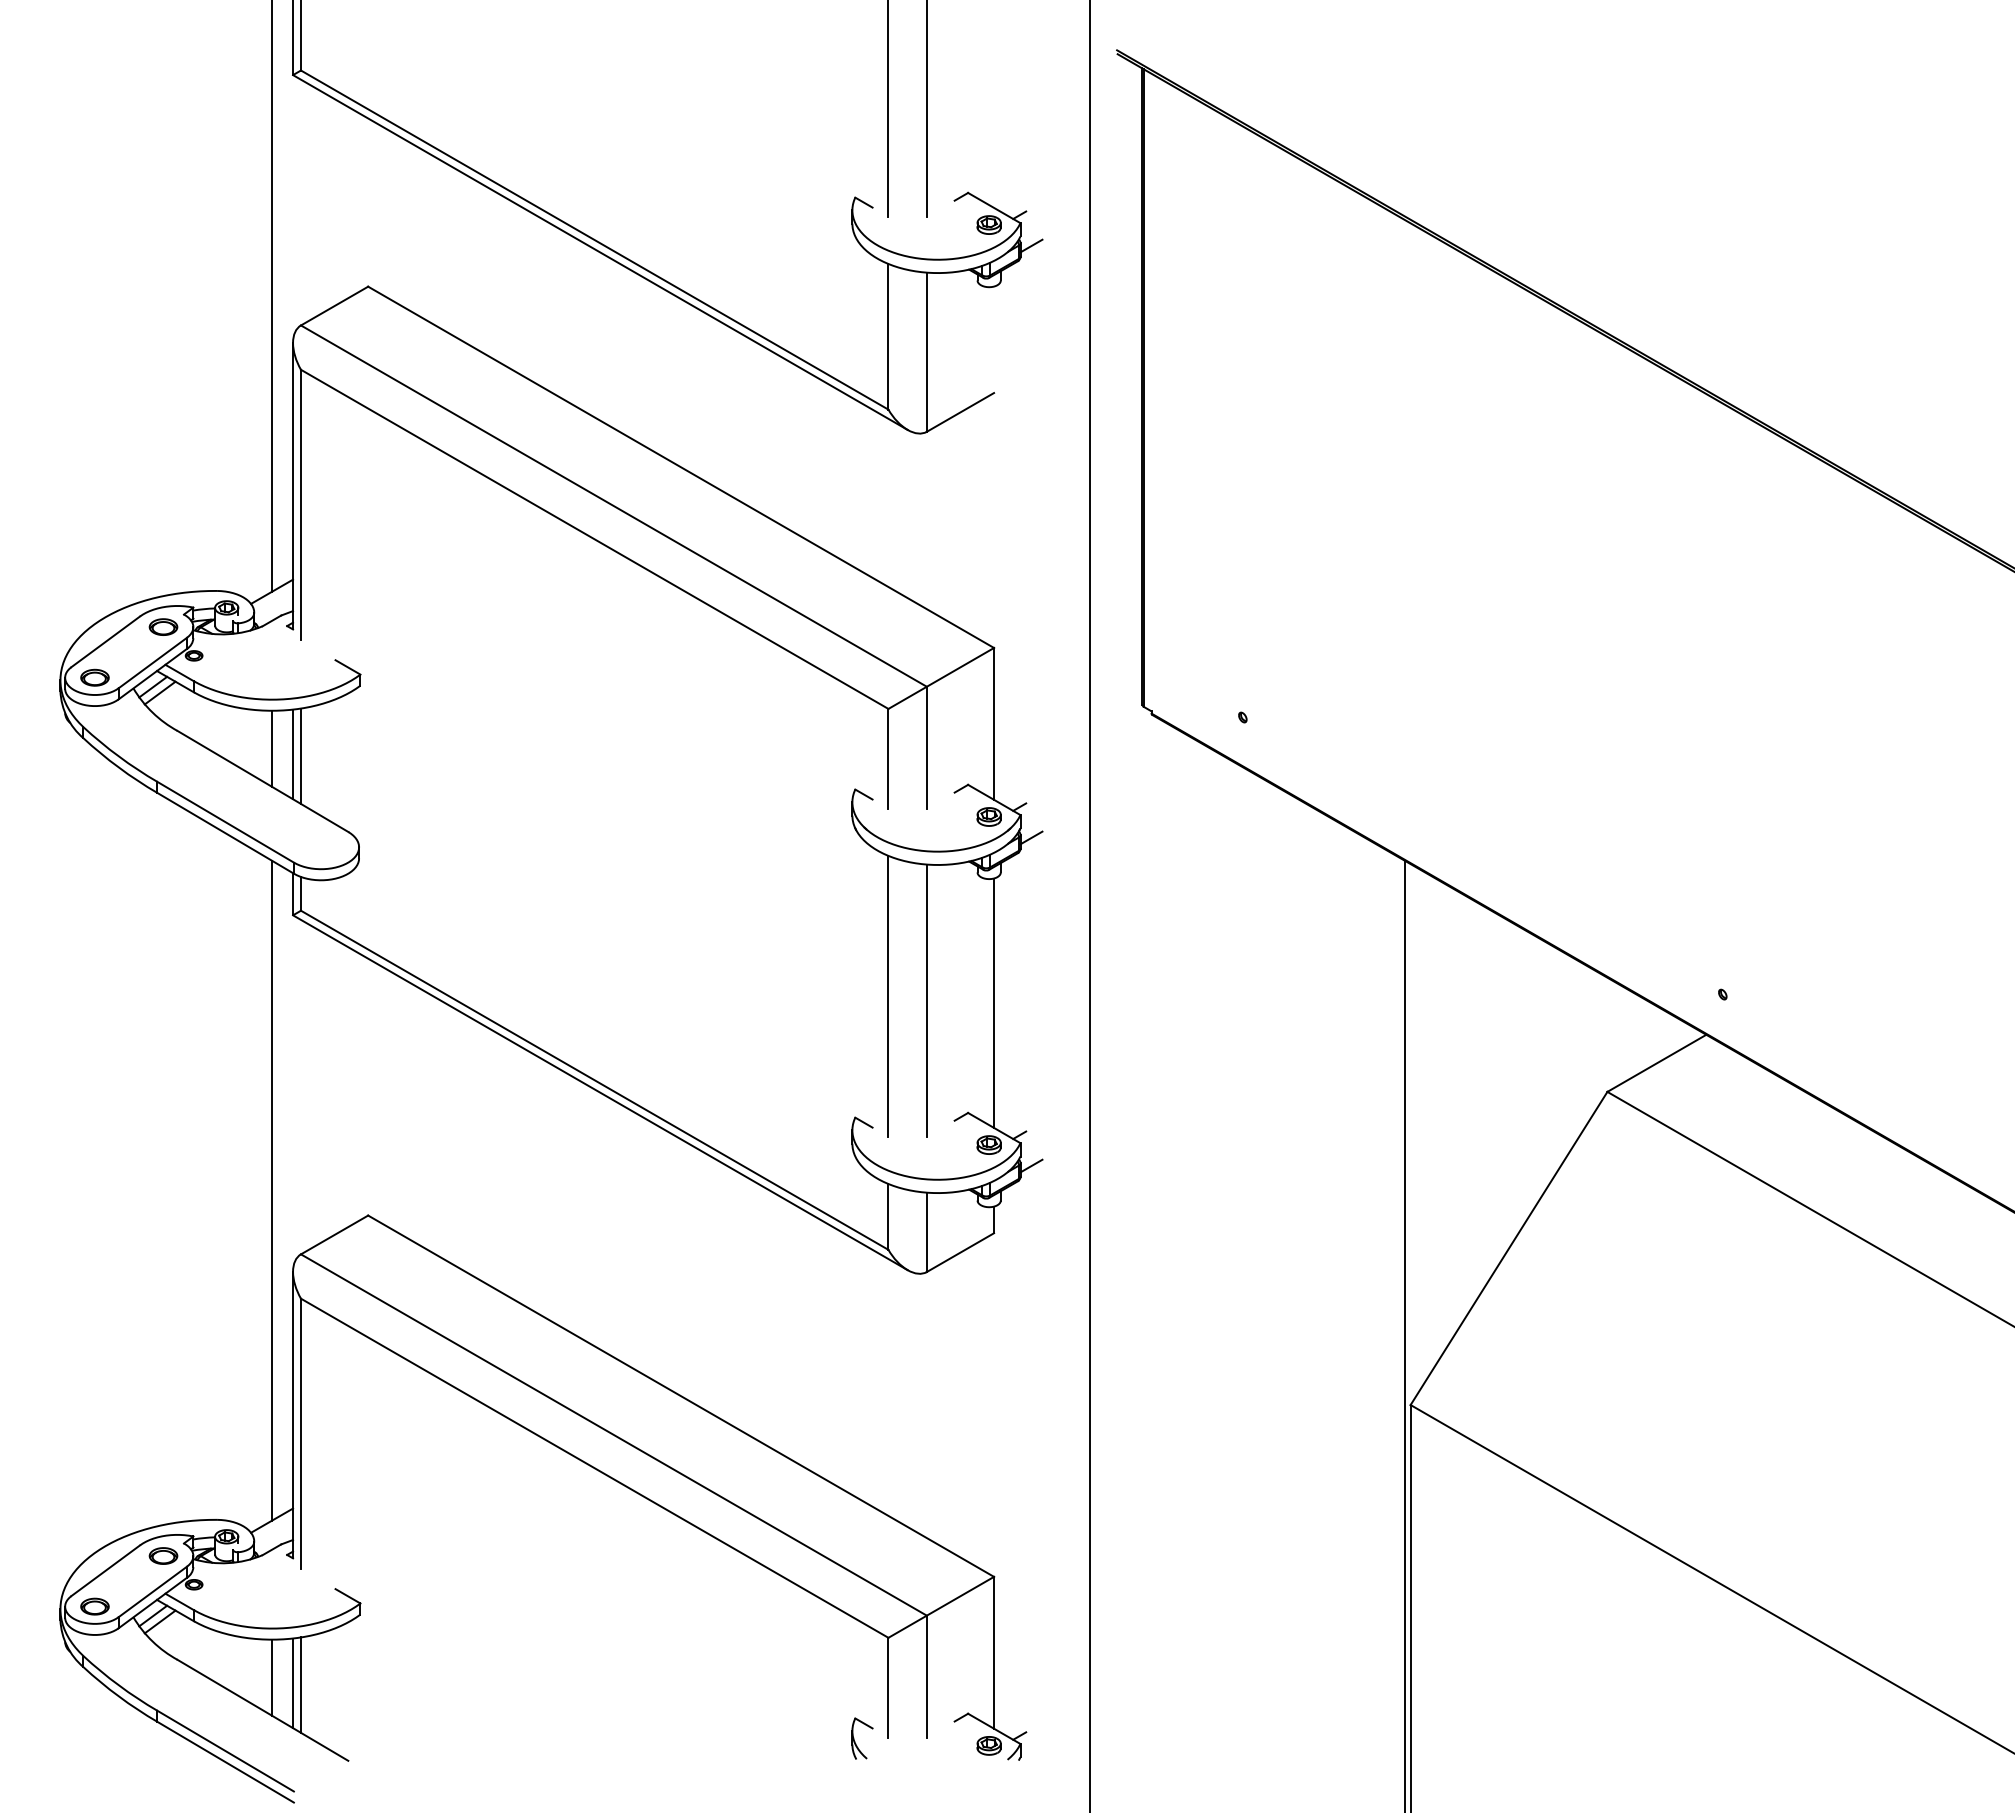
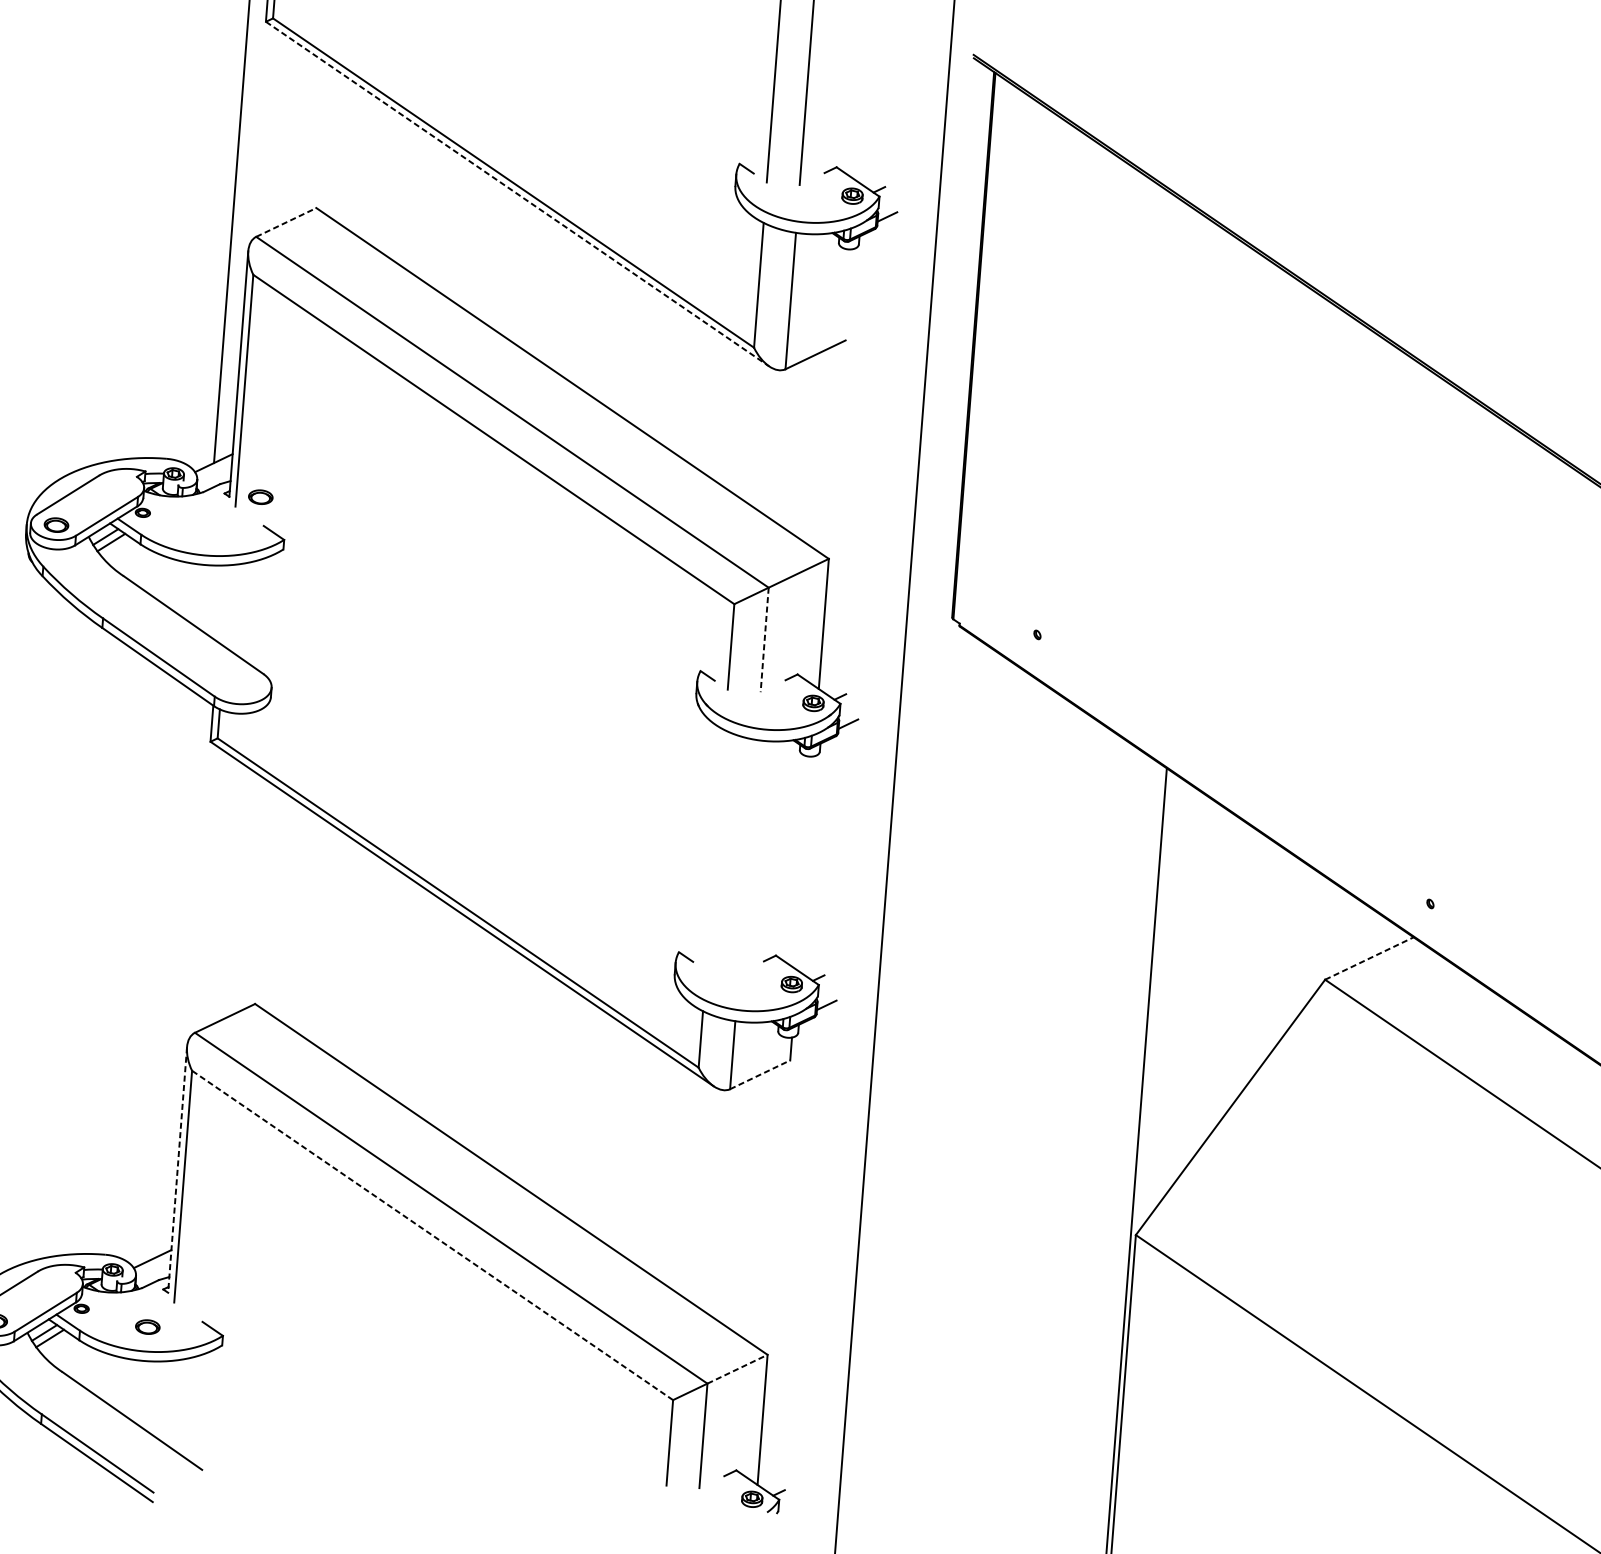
line: (600, 252) -> (517, 194), solid -> dashed
line: (334, 306) -> (286, 222), solid -> dashed
part: (163, 626) -> (260, 496), moved
line: (926, 747) -> (764, 639), solid -> dashed
line: (272, 748) -> (203, 597), removed
line: (293, 754) -> (221, 603), removed
line: (301, 755) -> (228, 605), removed
line: (888, 995) -> (715, 849), removed
line: (926, 1000) -> (747, 856), removed
line: (994, 1002) -> (805, 862), removed
line: (1657, 1063) -> (1369, 958), solid -> dashed
line: (272, 1190) -> (174, 976), removed
line: (960, 1252) -> (760, 1074), solid -> dashed
line: (293, 1415) -> (177, 1170), solid -> dashed
line: (594, 1468) -> (432, 1235), solid -> dashed
part: (163, 1555) -> (147, 1326), moved
line: (960, 1596) -> (737, 1369), solid -> dashed
line: (272, 1677) -> (142, 1393), removed
line: (293, 1683) -> (160, 1400), removed
line: (301, 1684) -> (167, 1401), removed
part: (855, 1741) -> (638, 1486), removed

